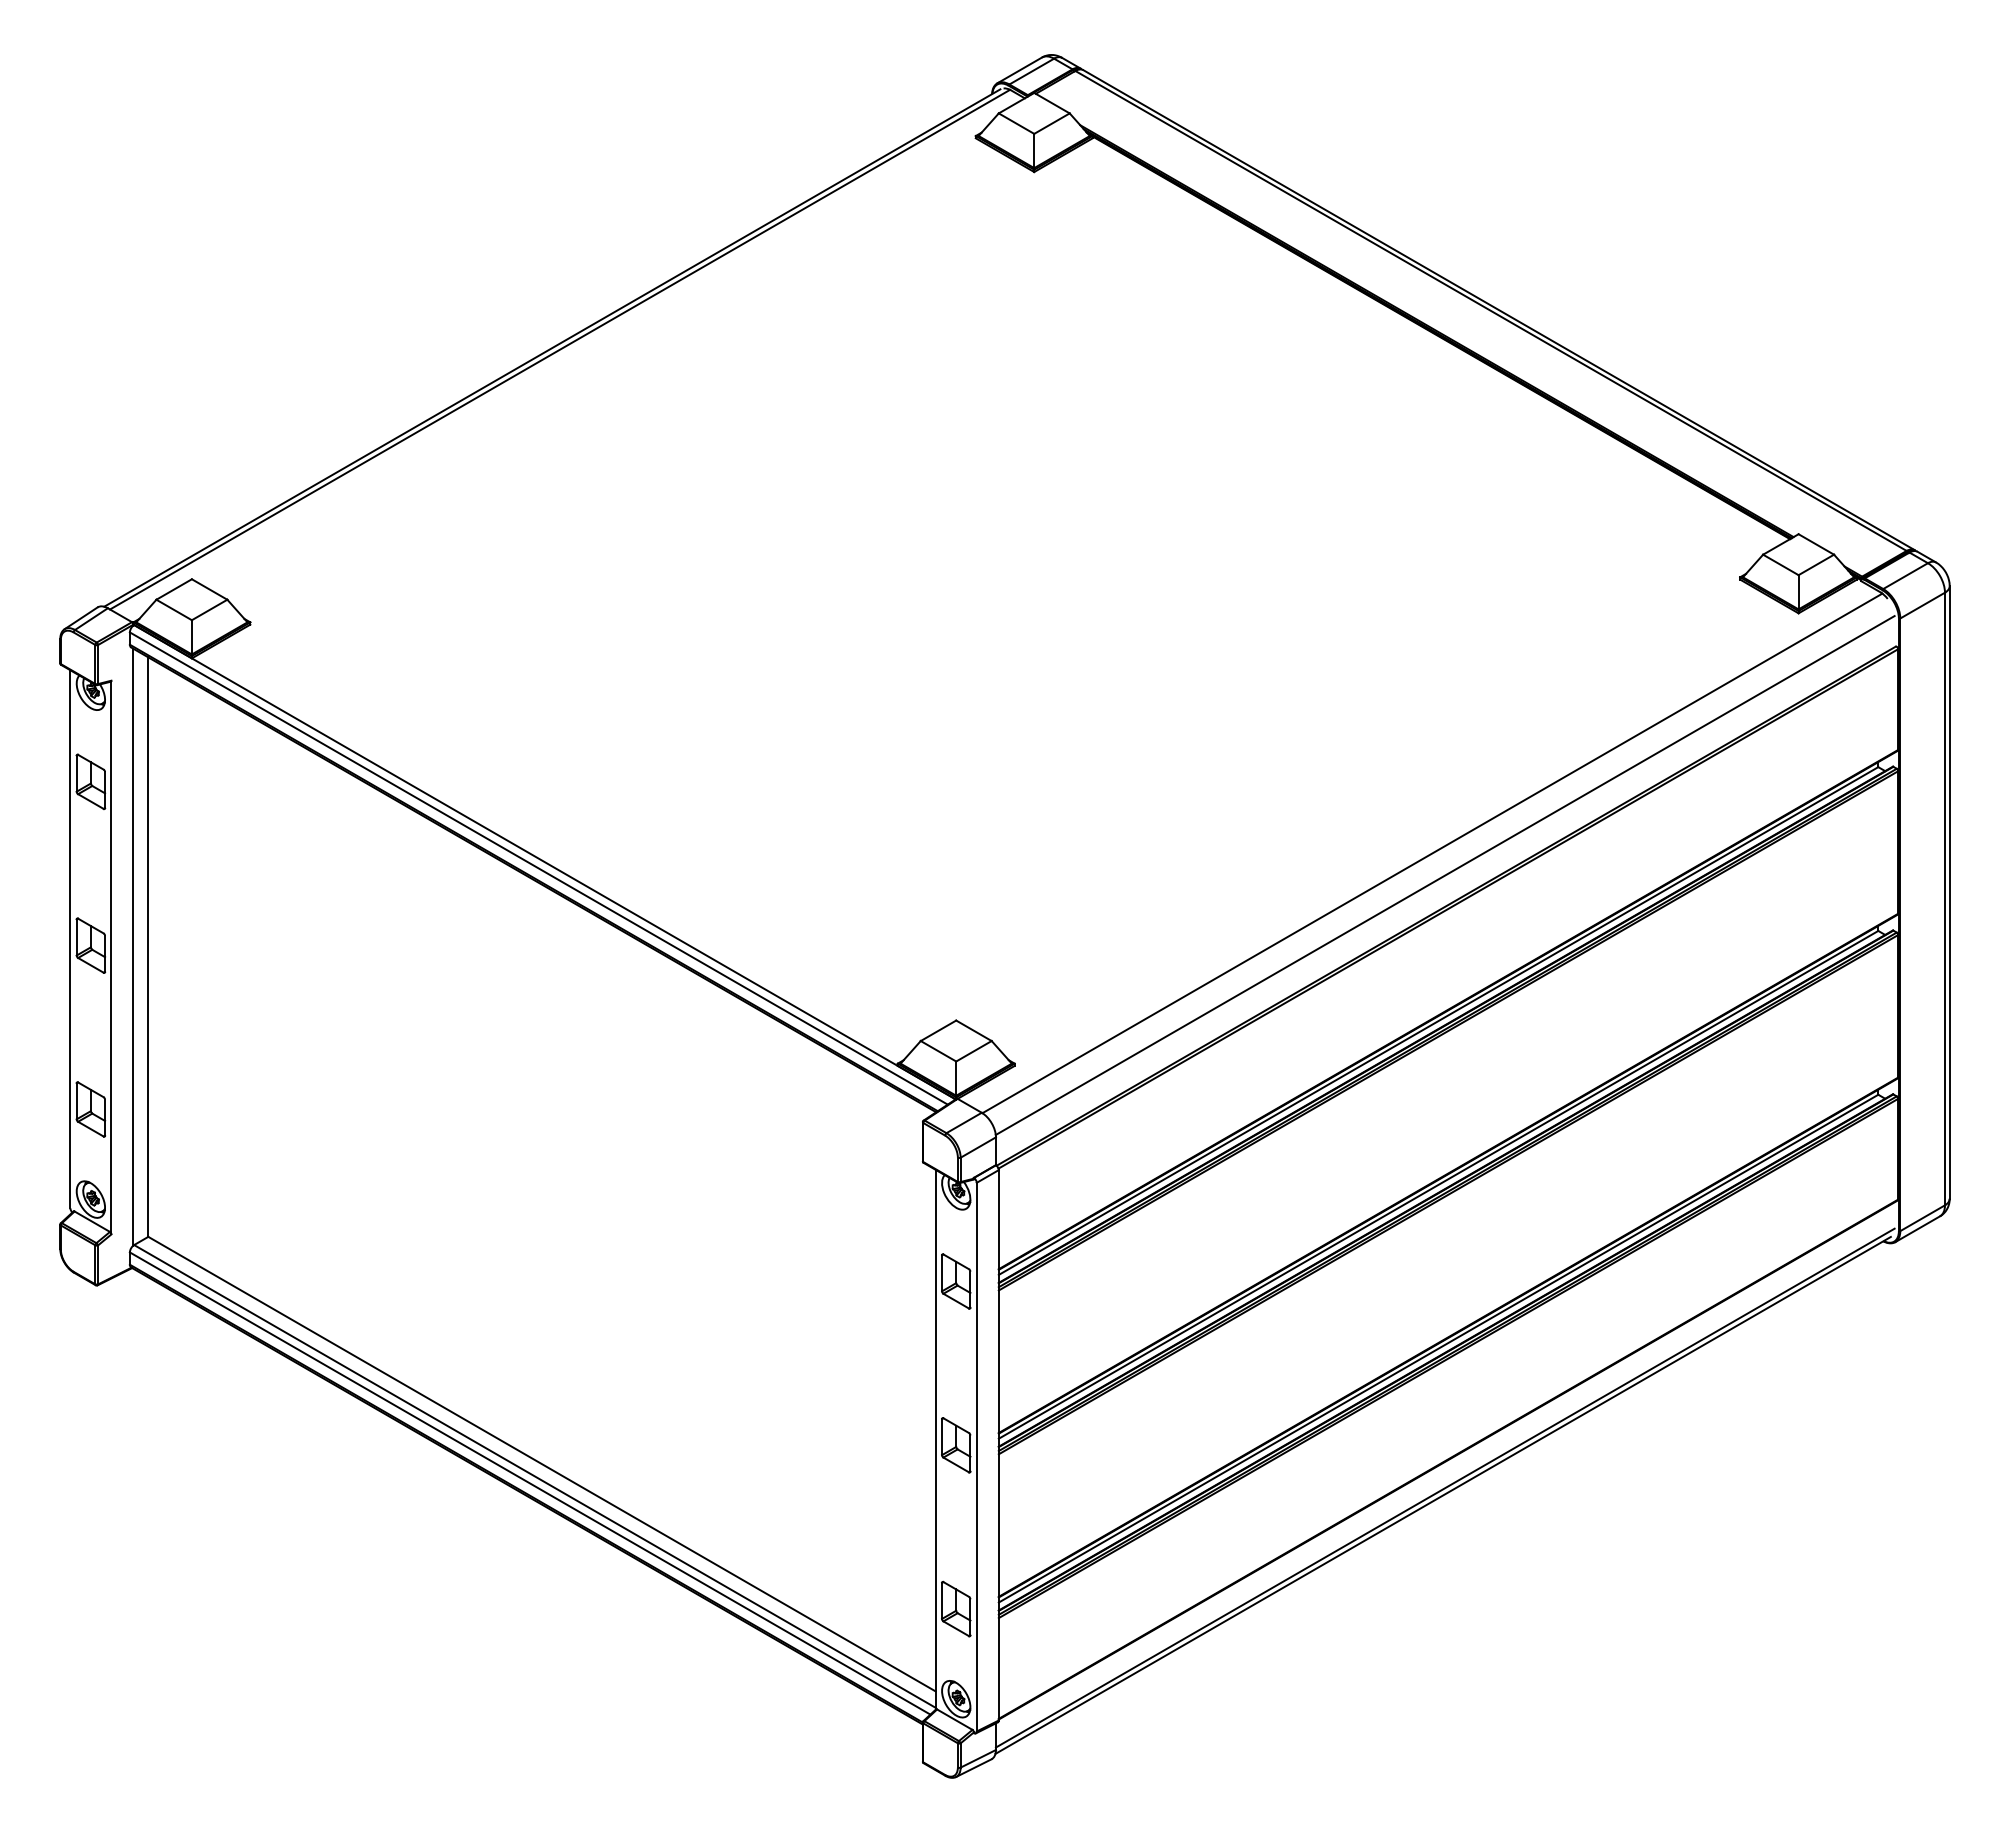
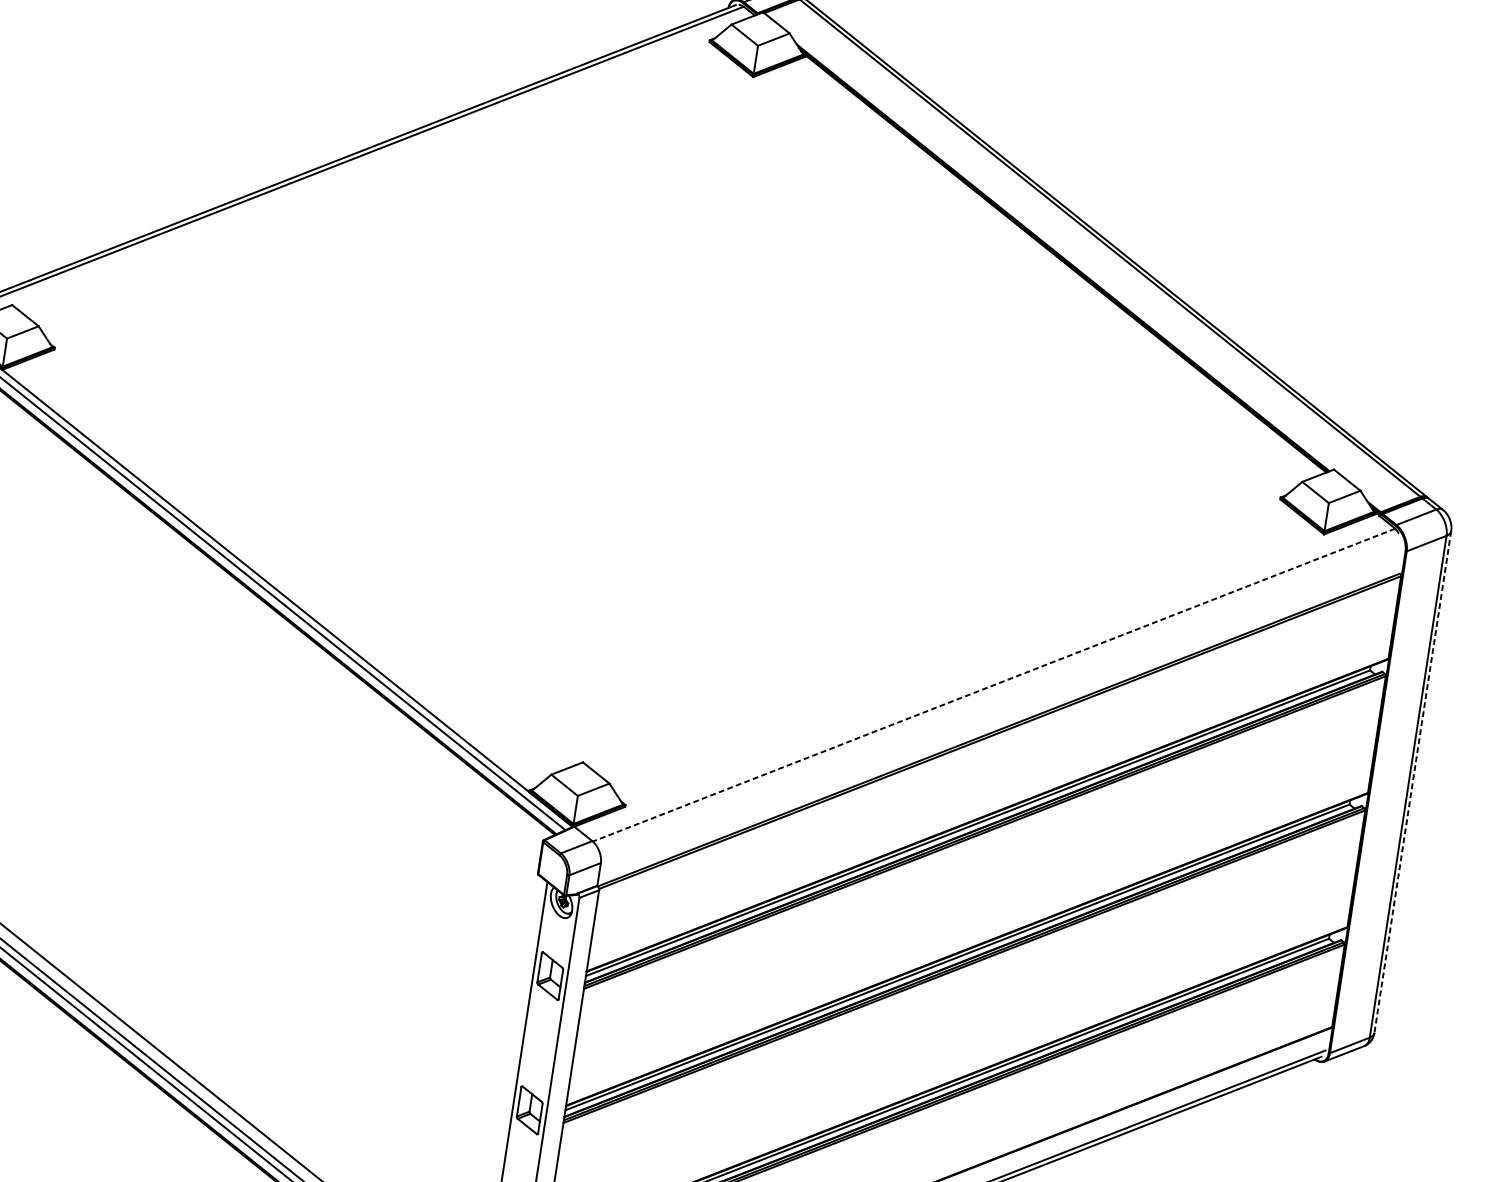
line: (1432, 853) -> (994, 685), solid -> dashed
line: (1444, 875) -> (1001, 704), removed
line: (1949, 892) -> (1412, 781), solid -> dashed

